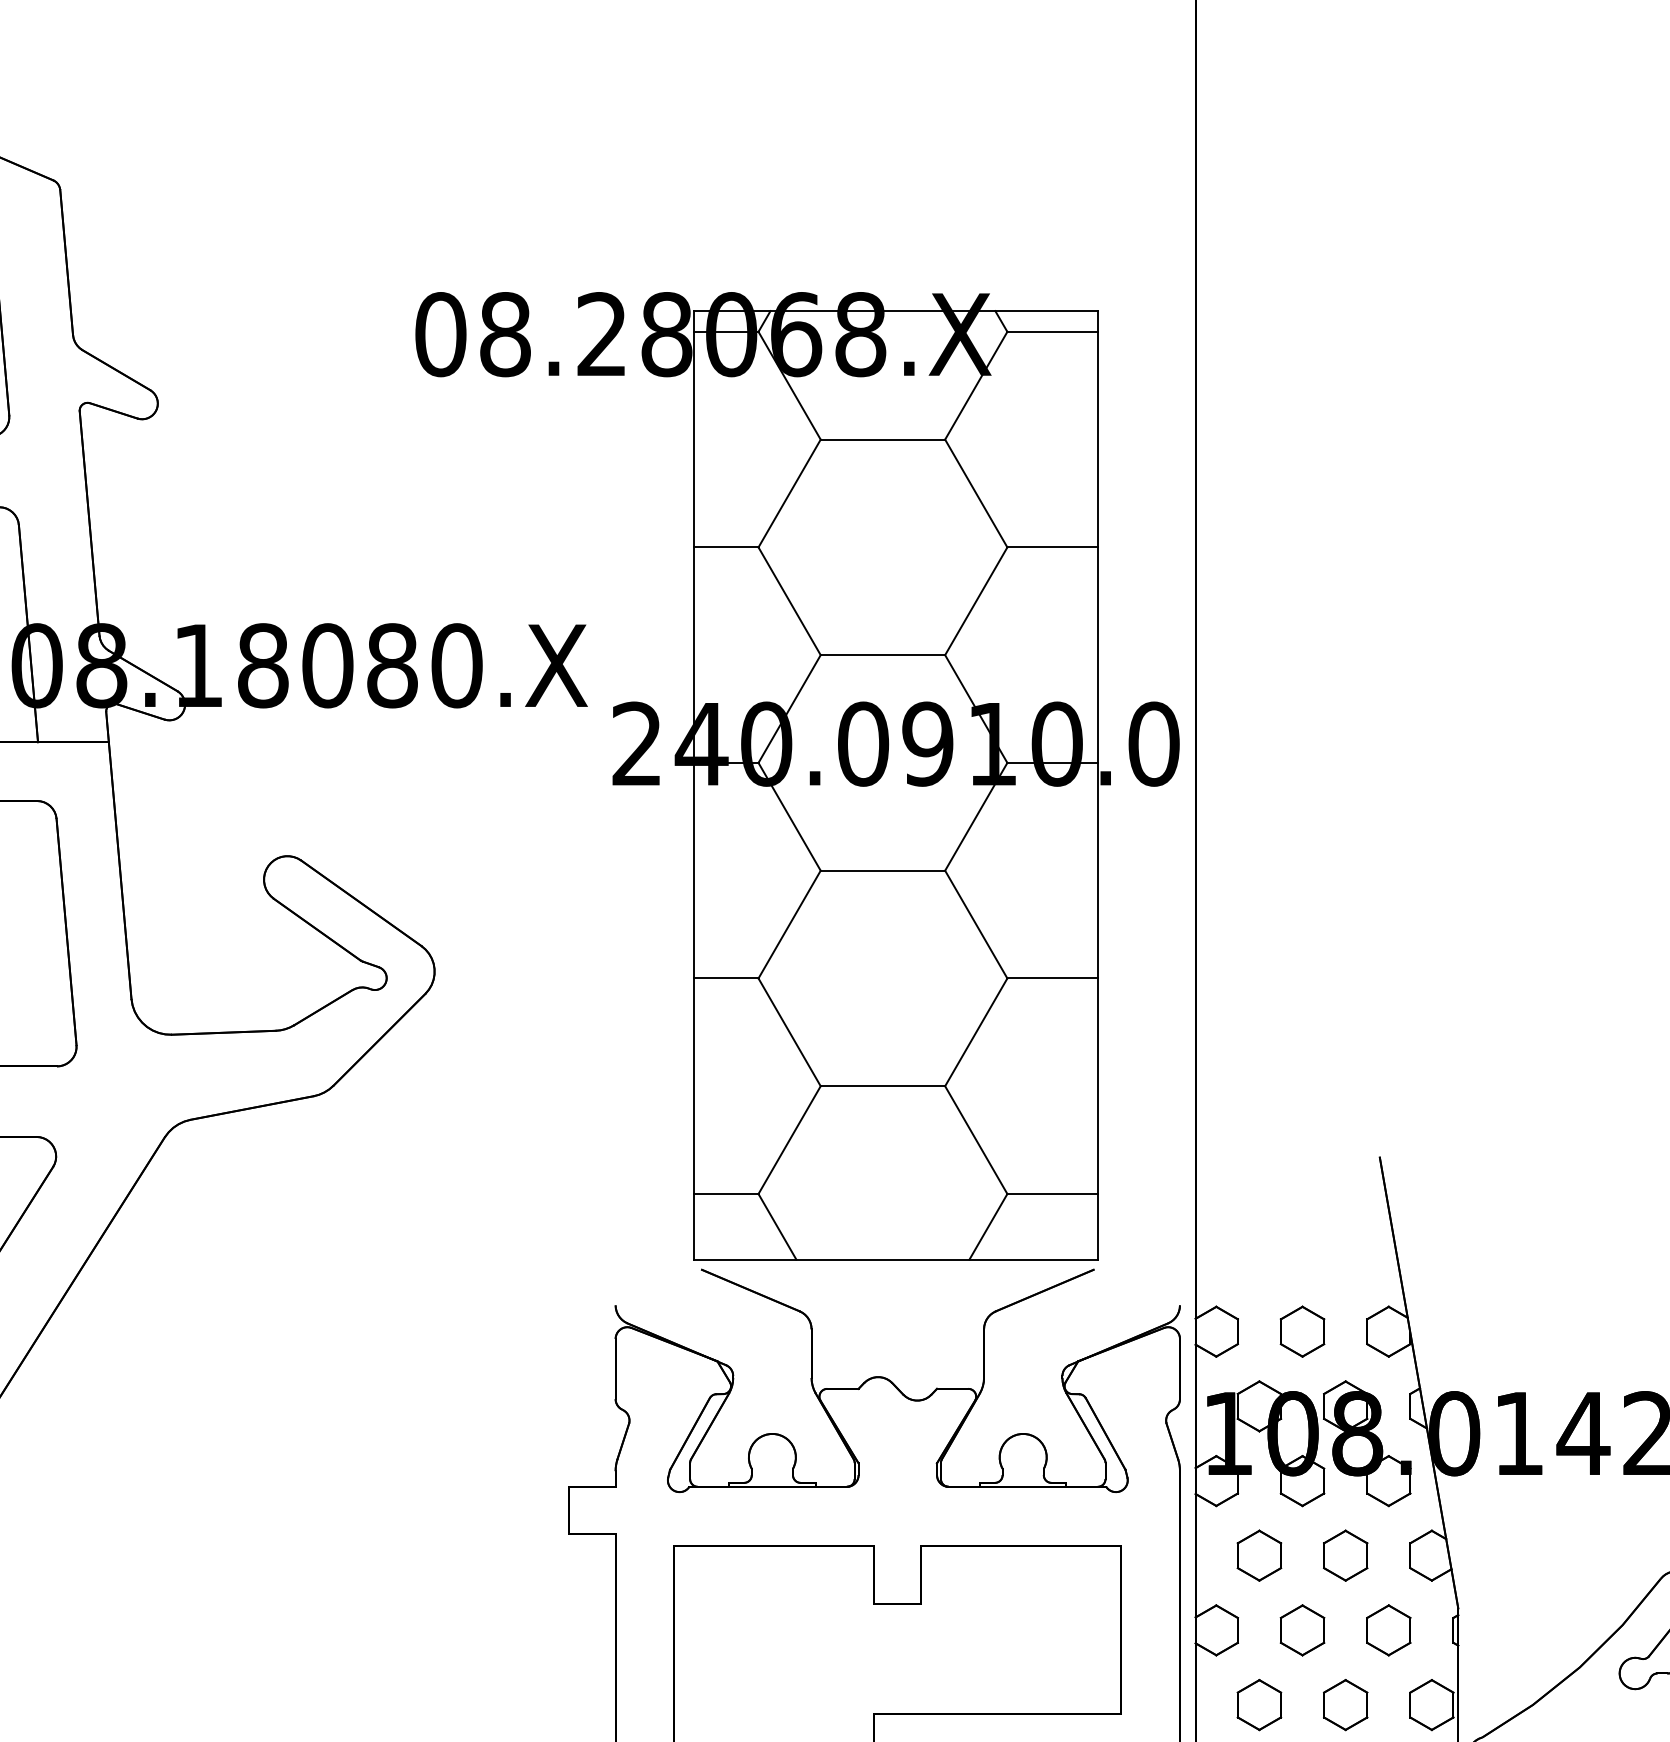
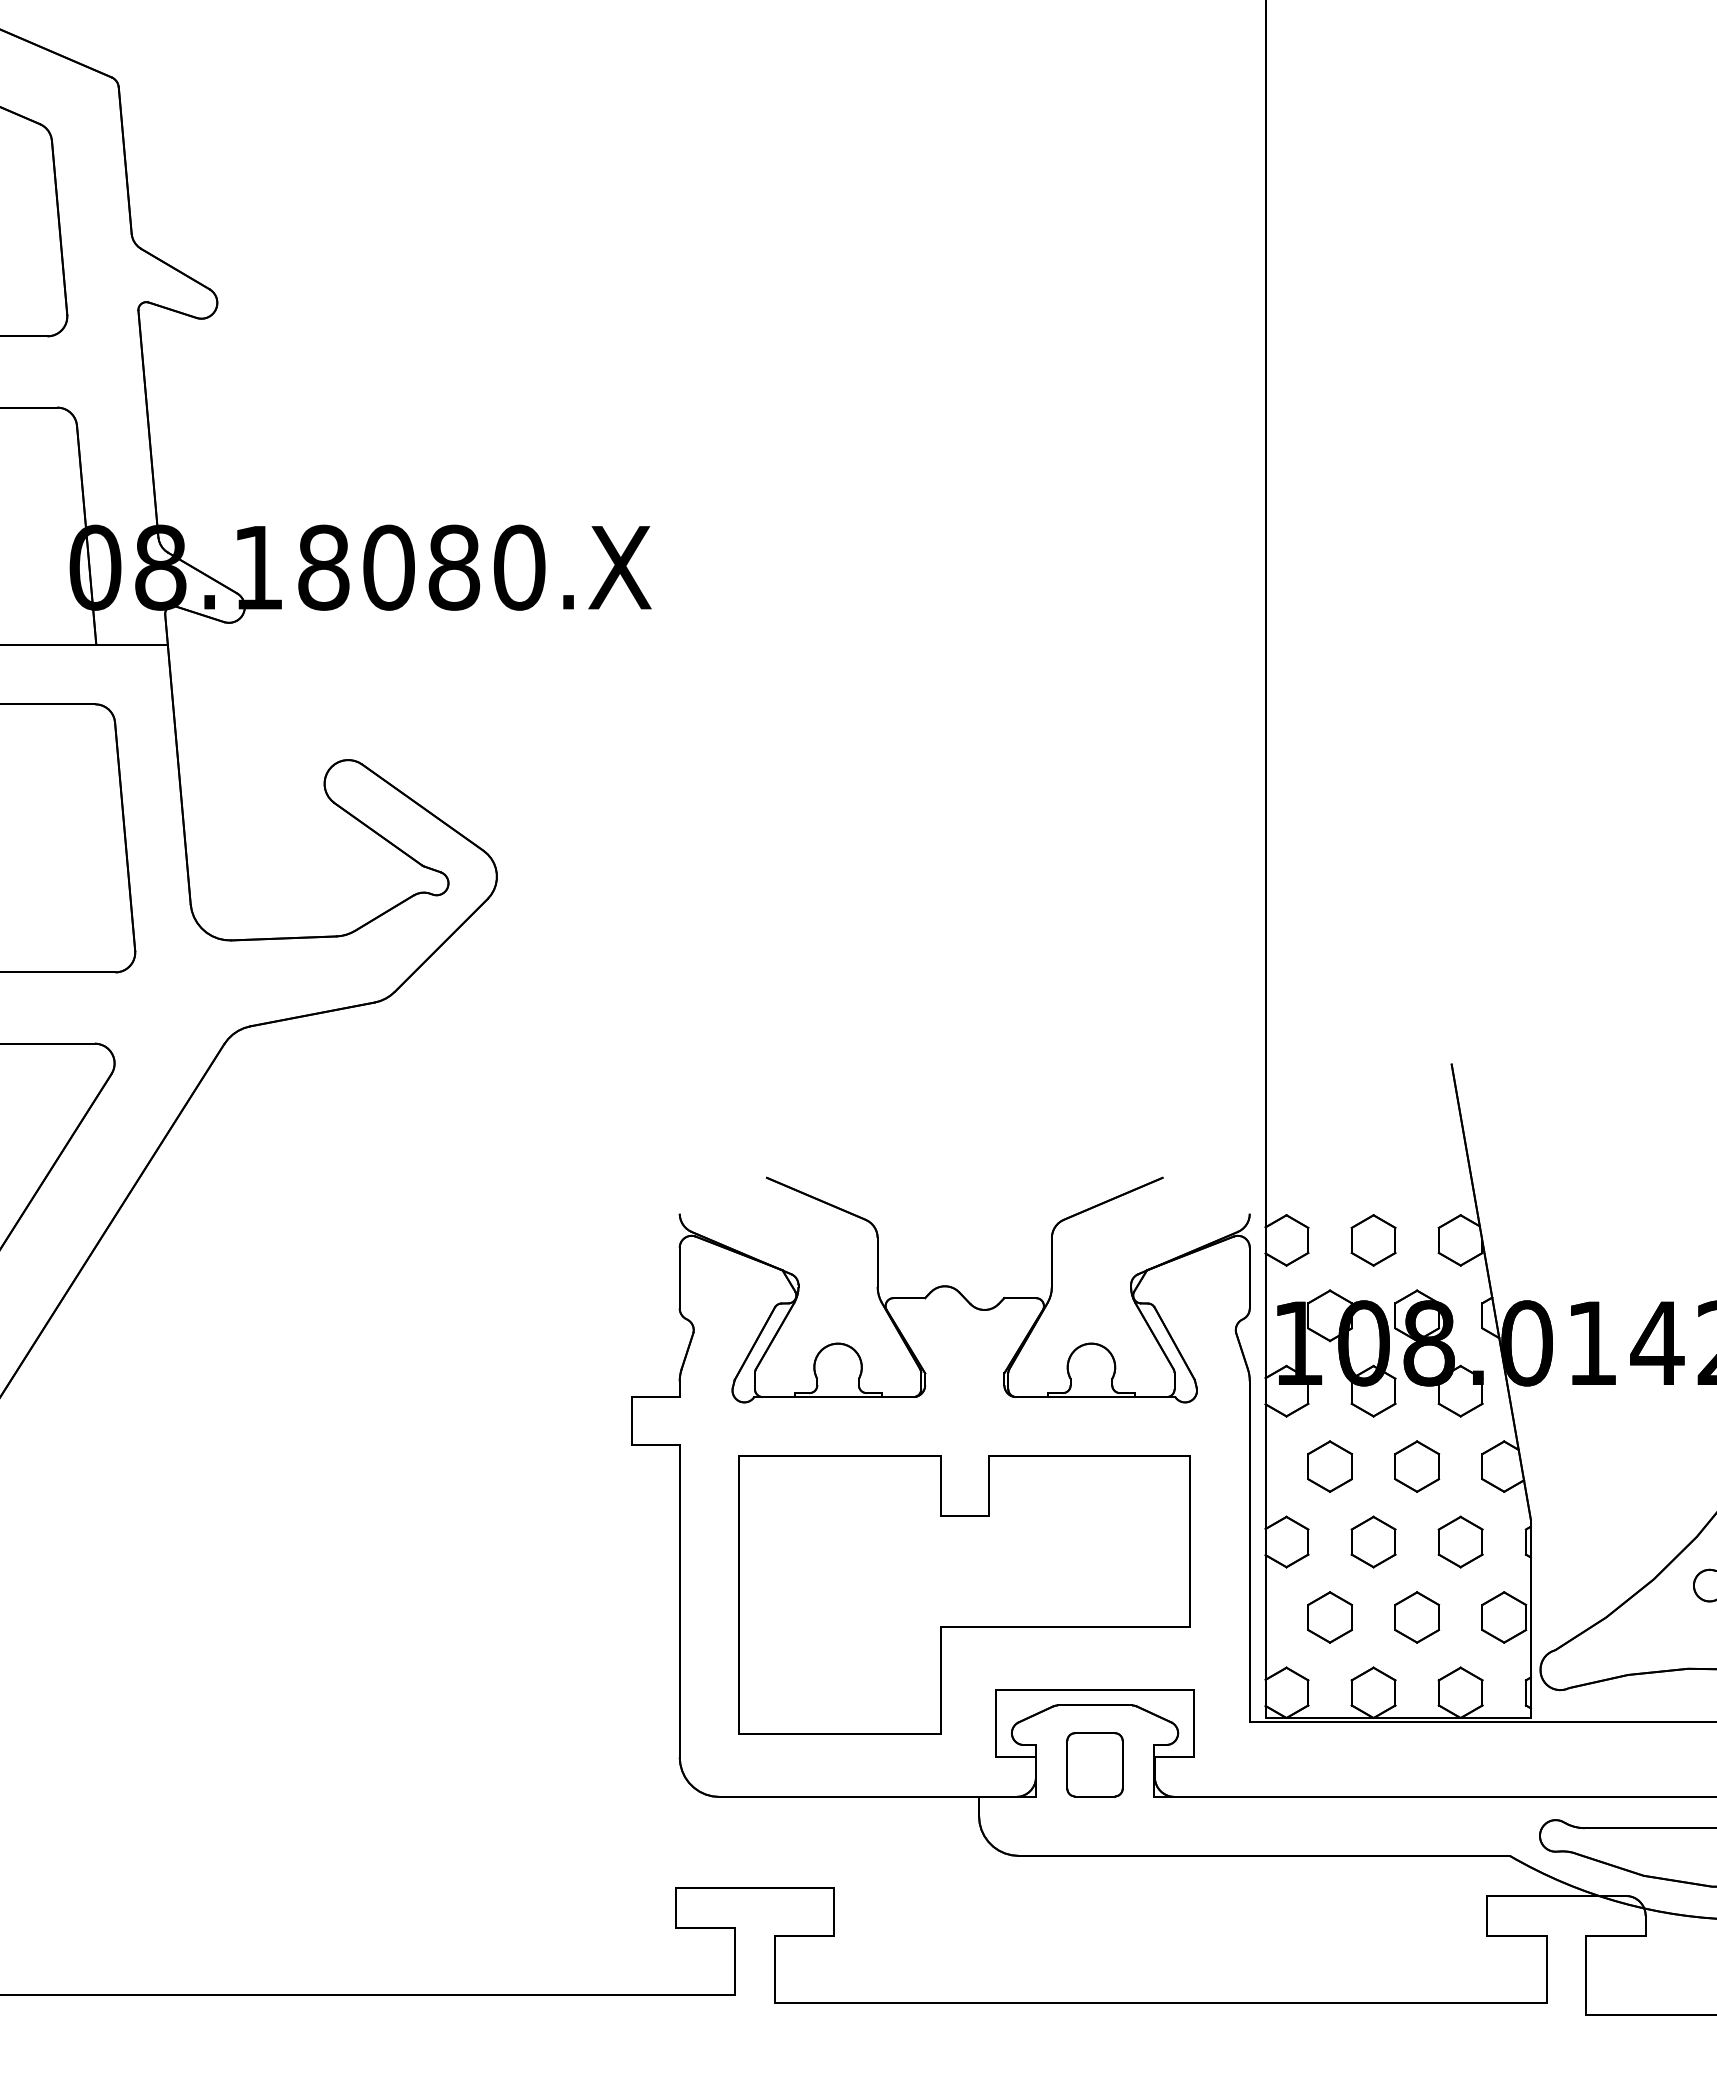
part: (797, 776) -> (863, 679), removed

